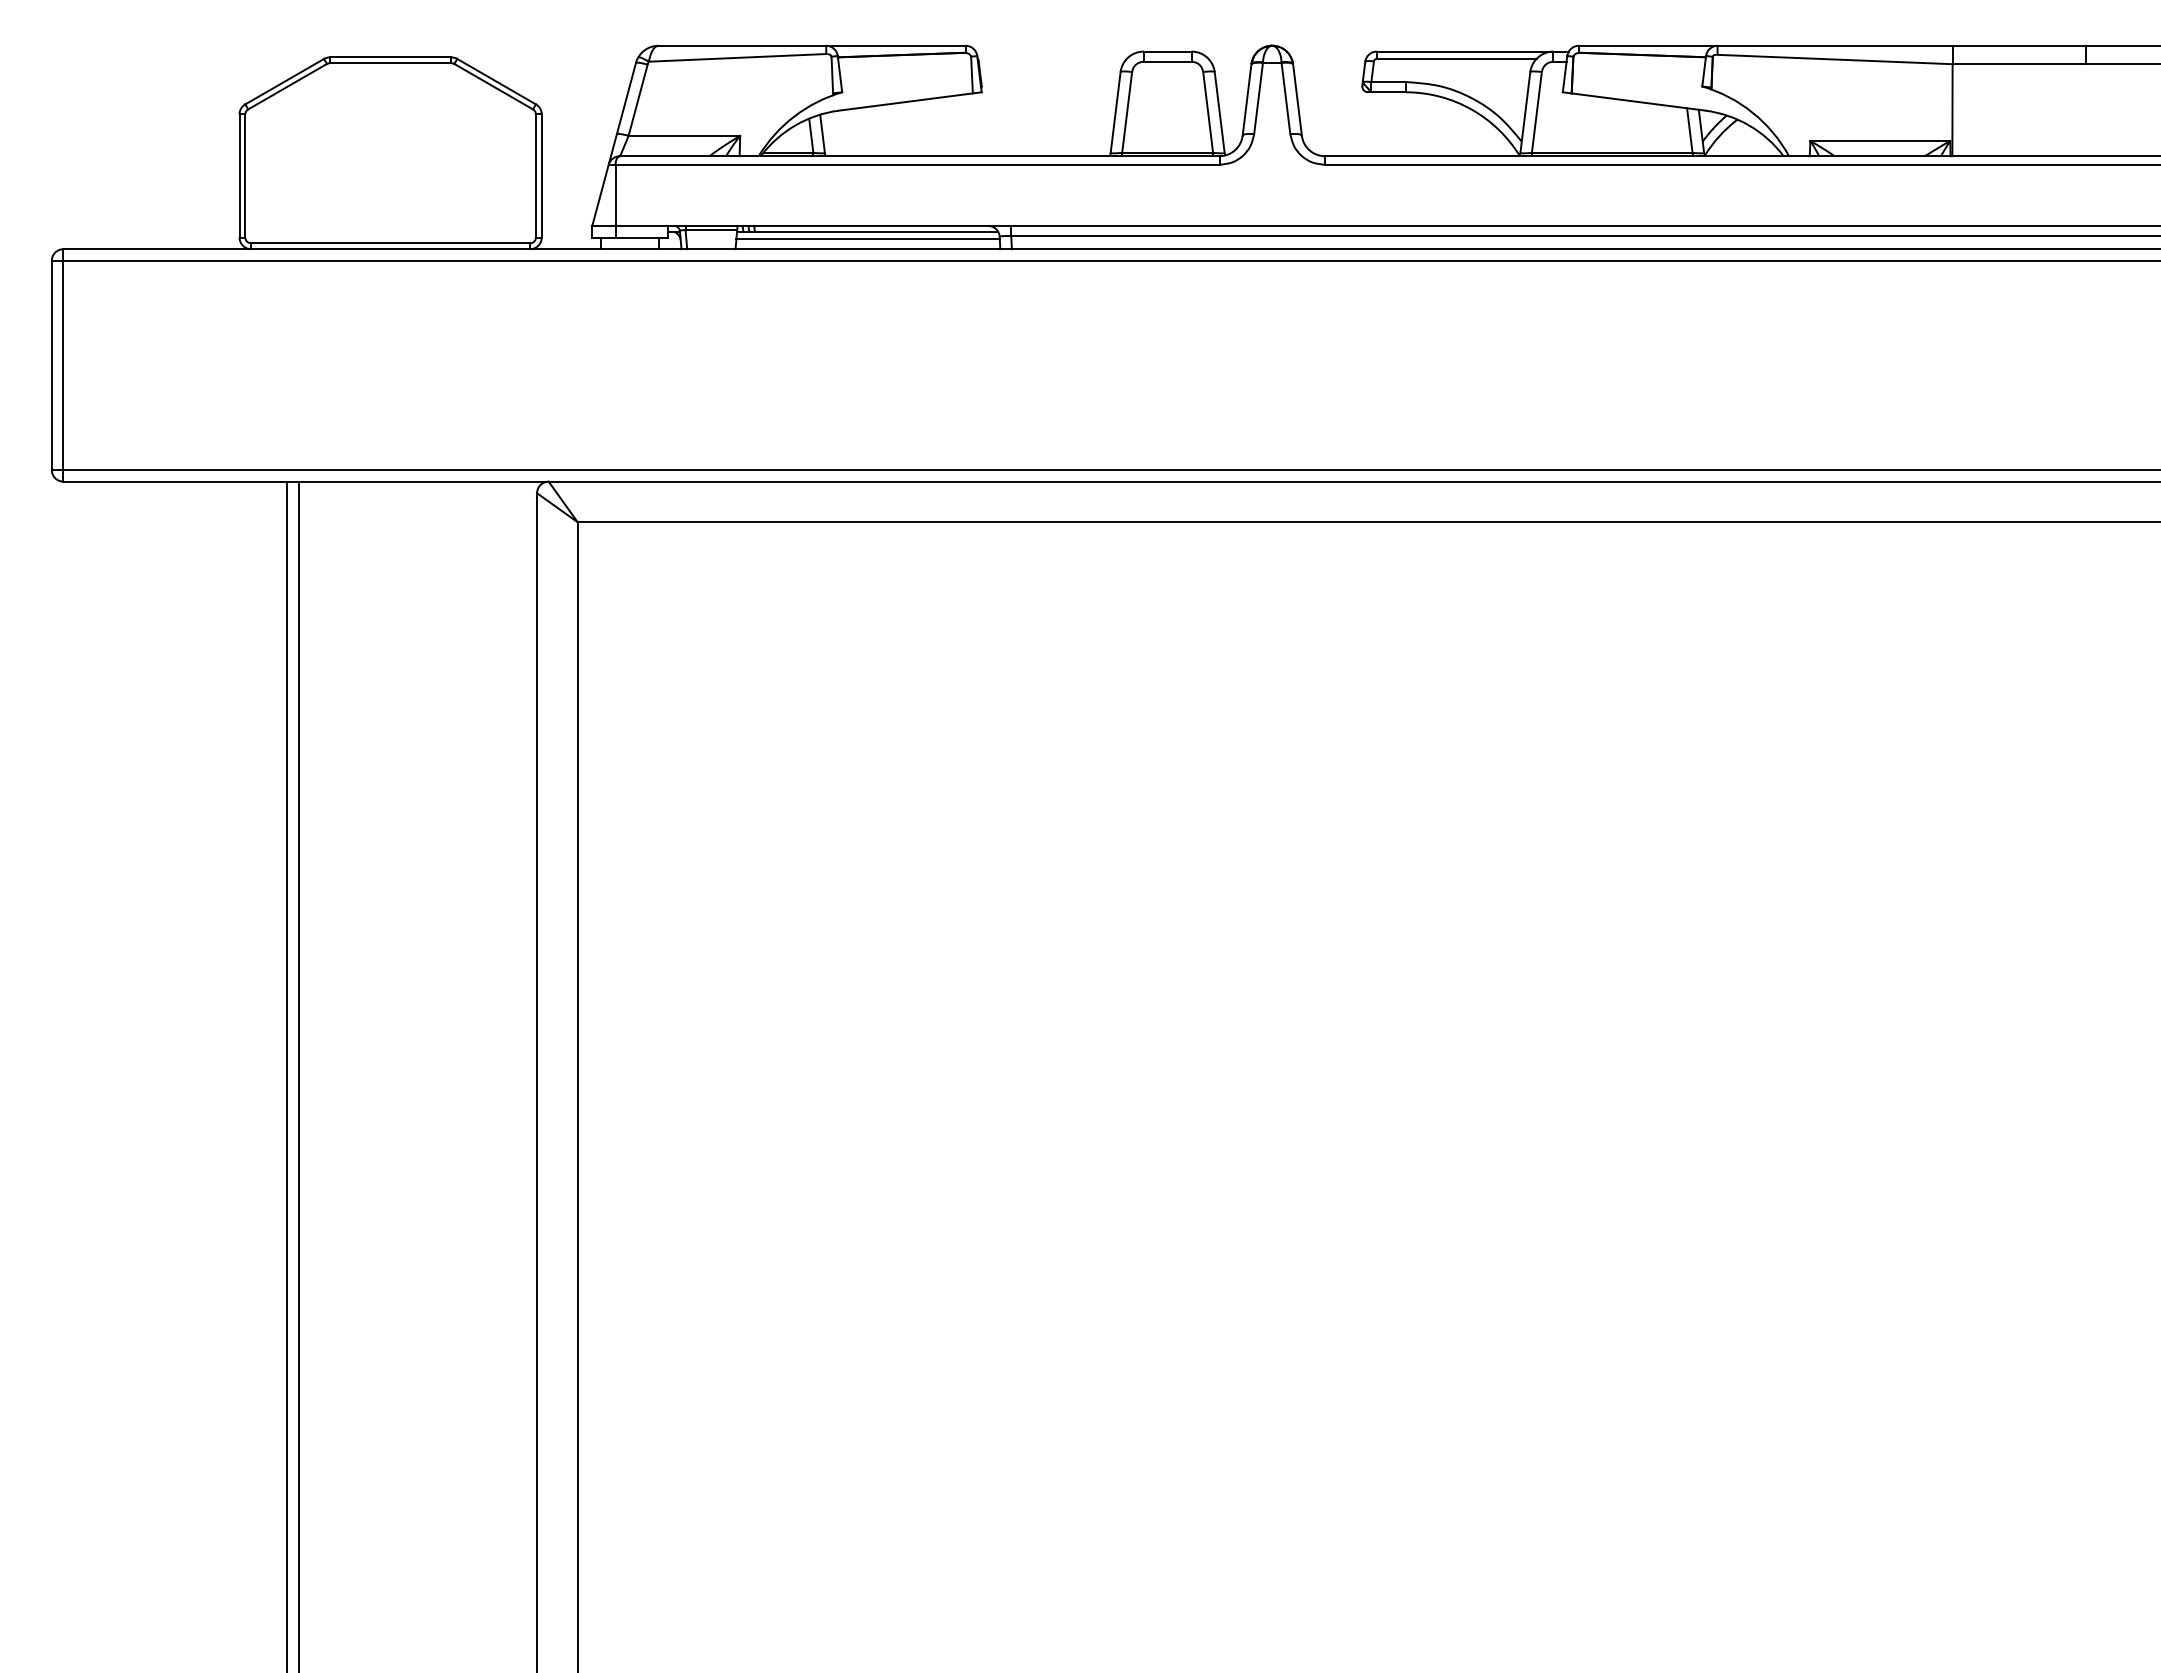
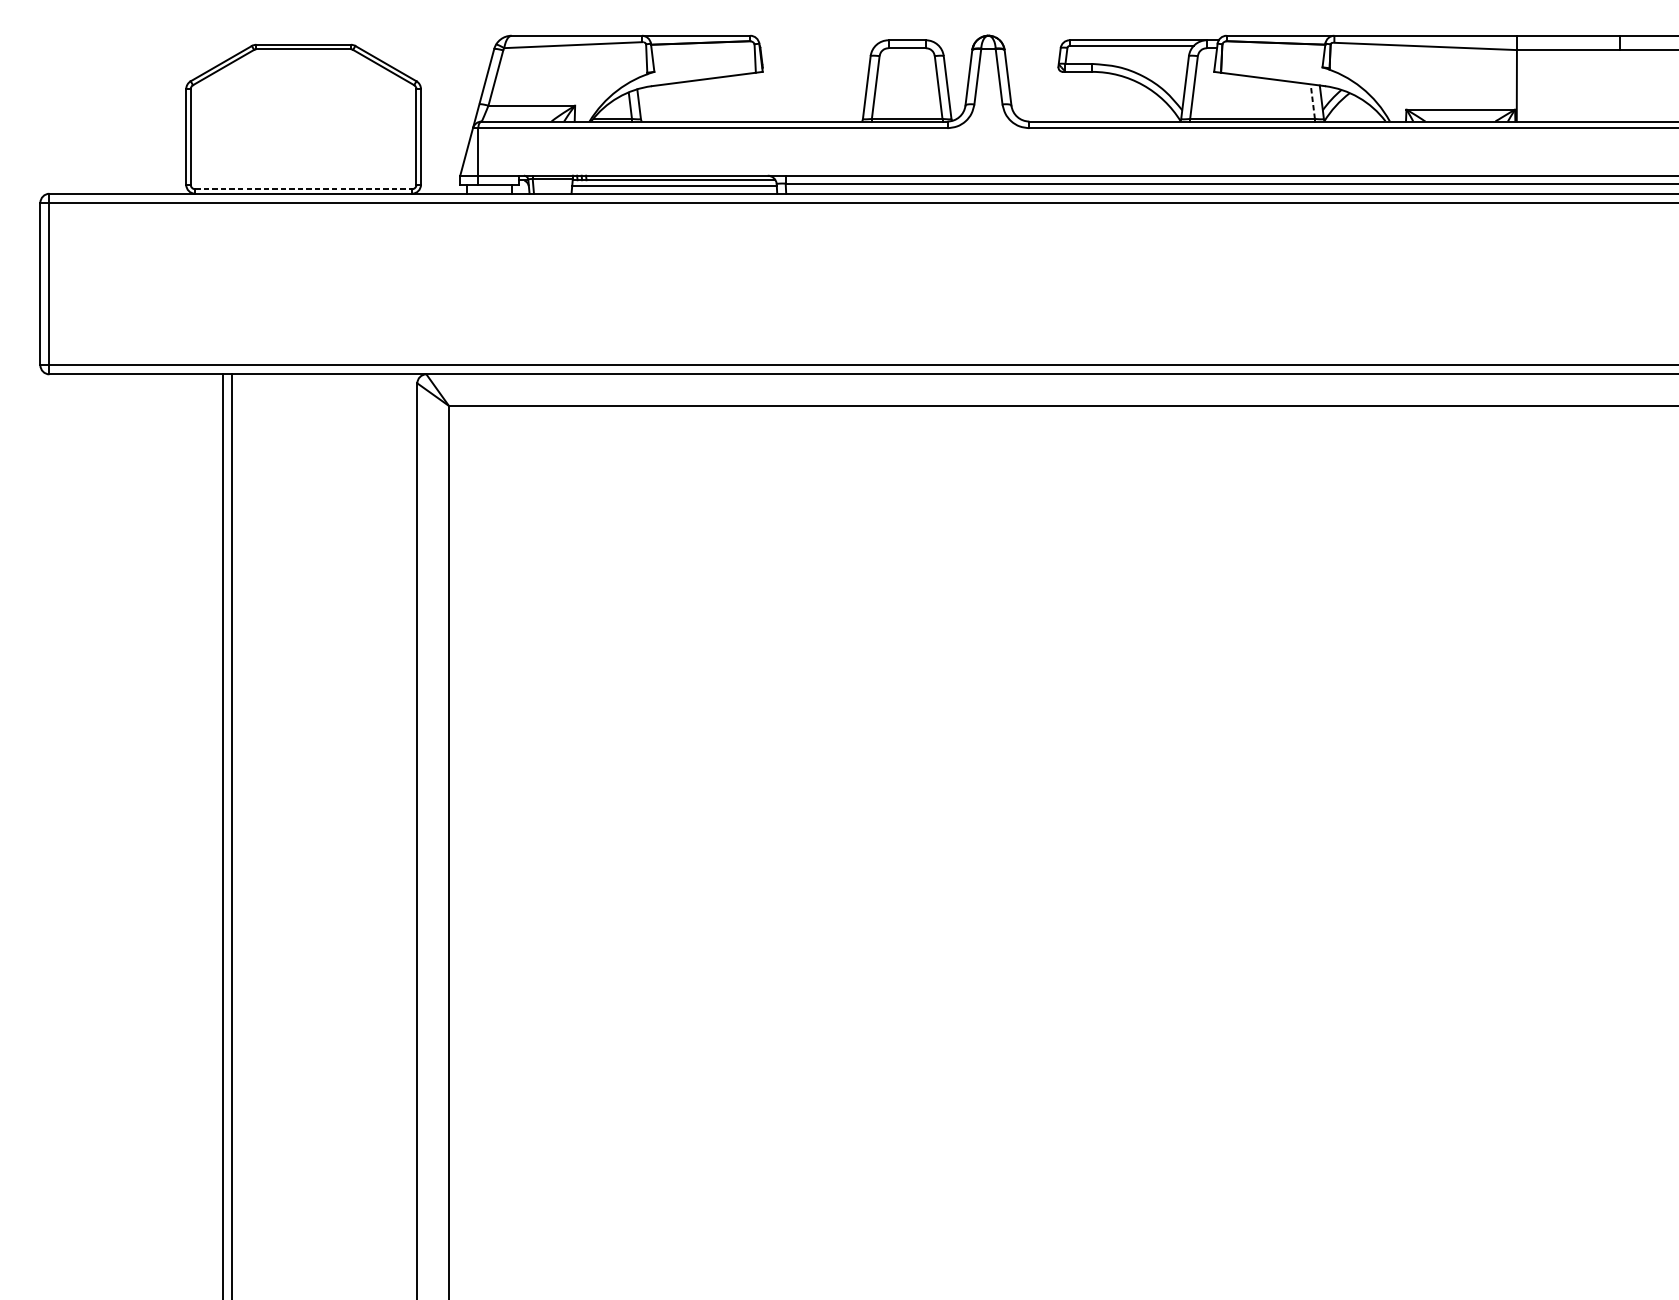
line: (1689, 130) -> (1312, 101), solid -> dashed
line: (391, 243) -> (304, 189), solid -> dashed

